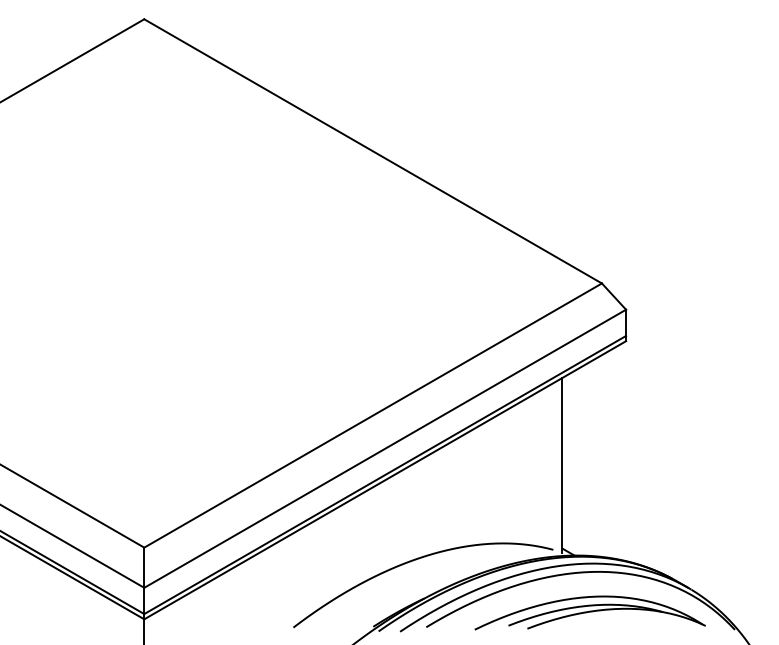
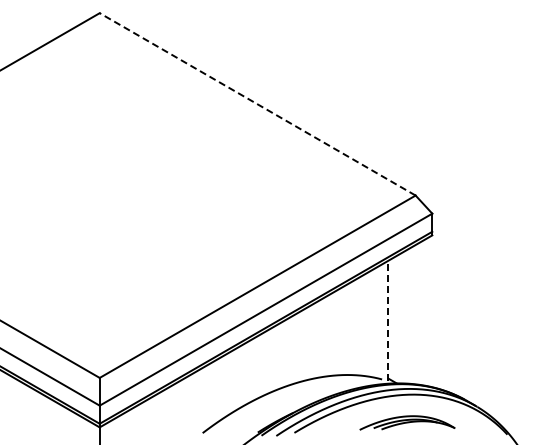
line: (372, 151) -> (257, 104), solid -> dashed
line: (562, 464) -> (388, 320), solid -> dashed
part: (590, 612) -> (407, 422), size x0.6

